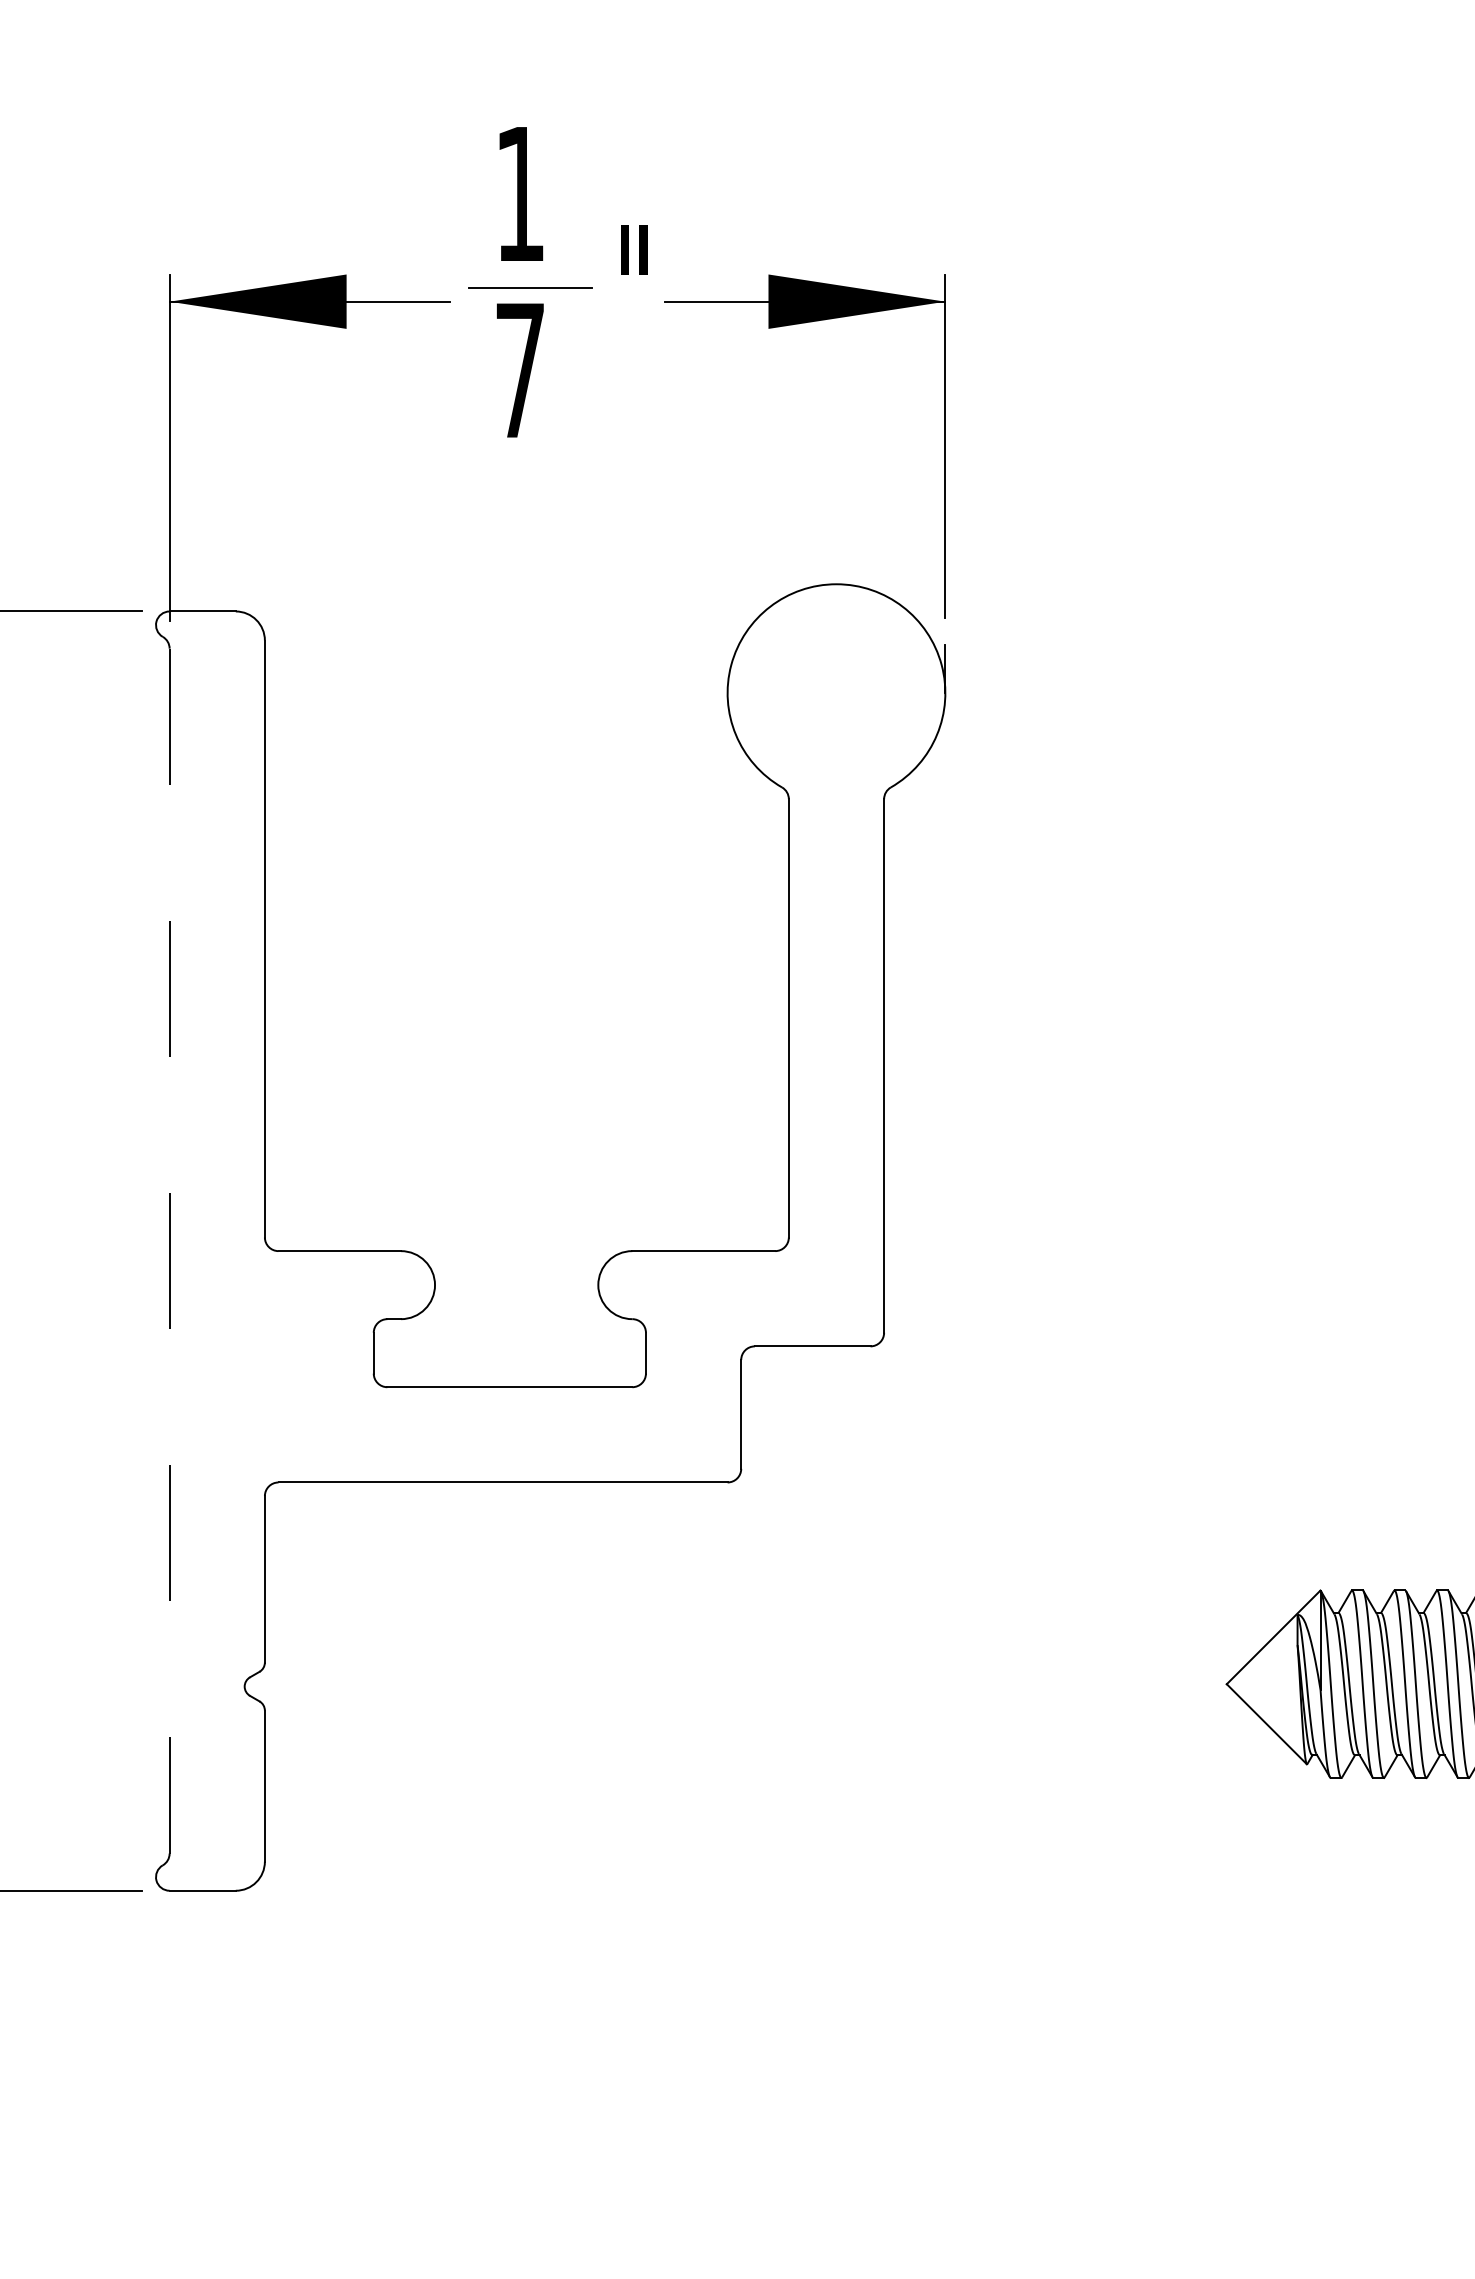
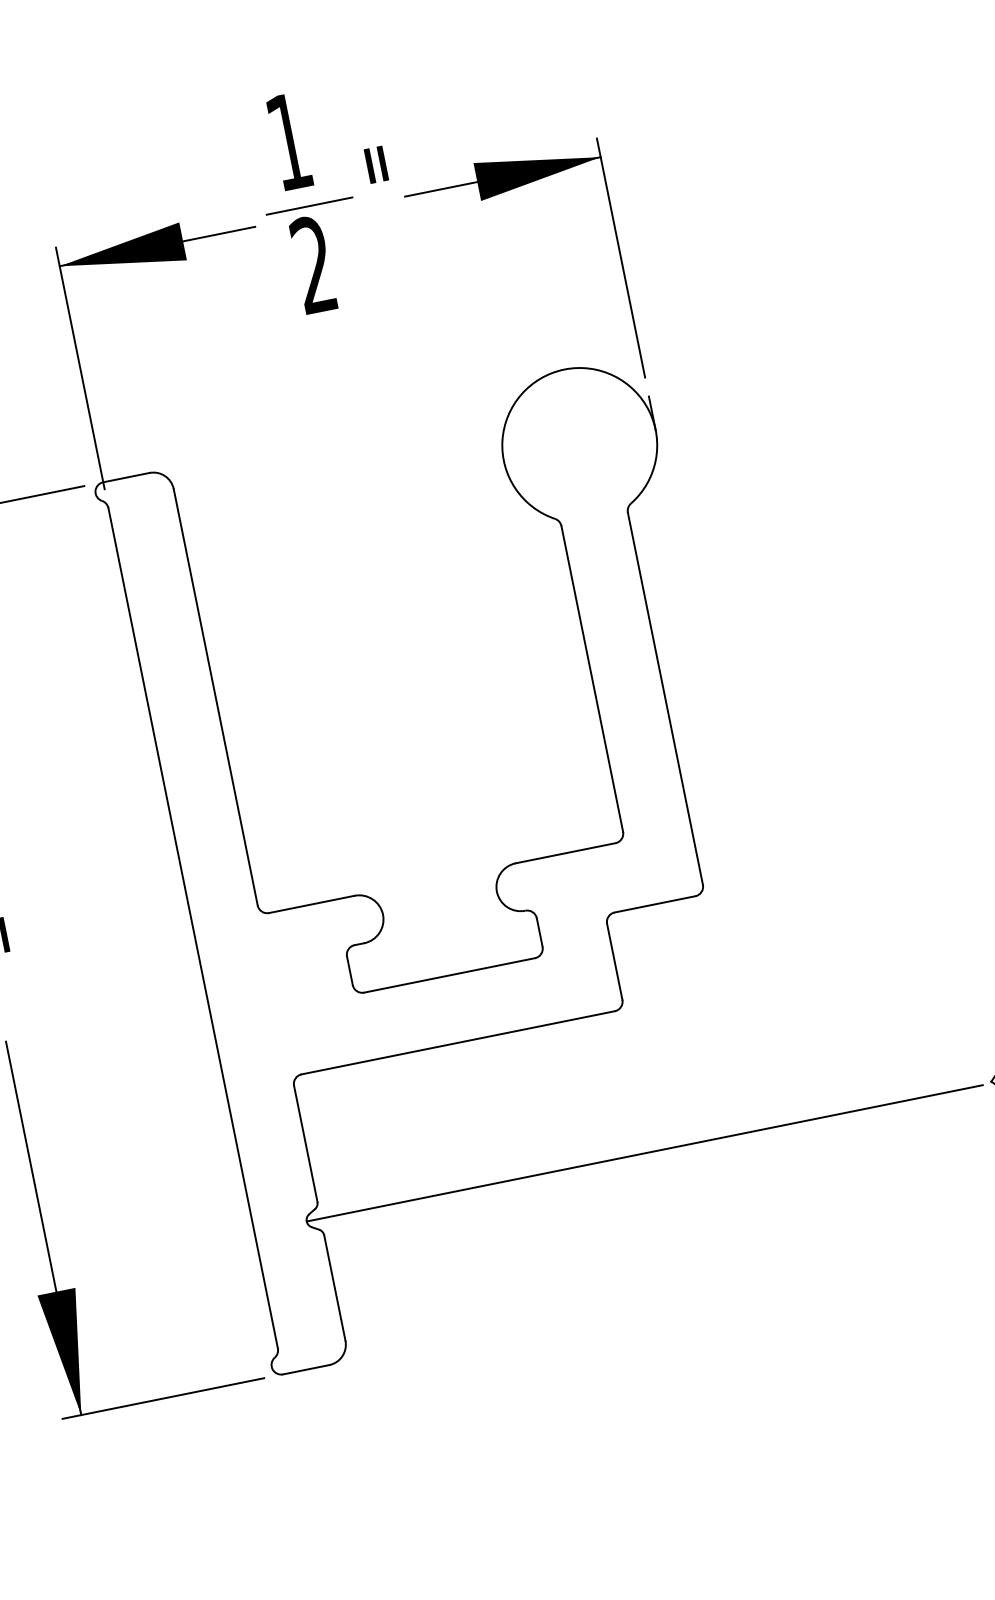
text: (519, 369) -> (313, 264), 7 -> 2
line: (169, 1251) -> (193, 928), dashed -> solid
line: (729, 1686) -> (644, 1153), added

